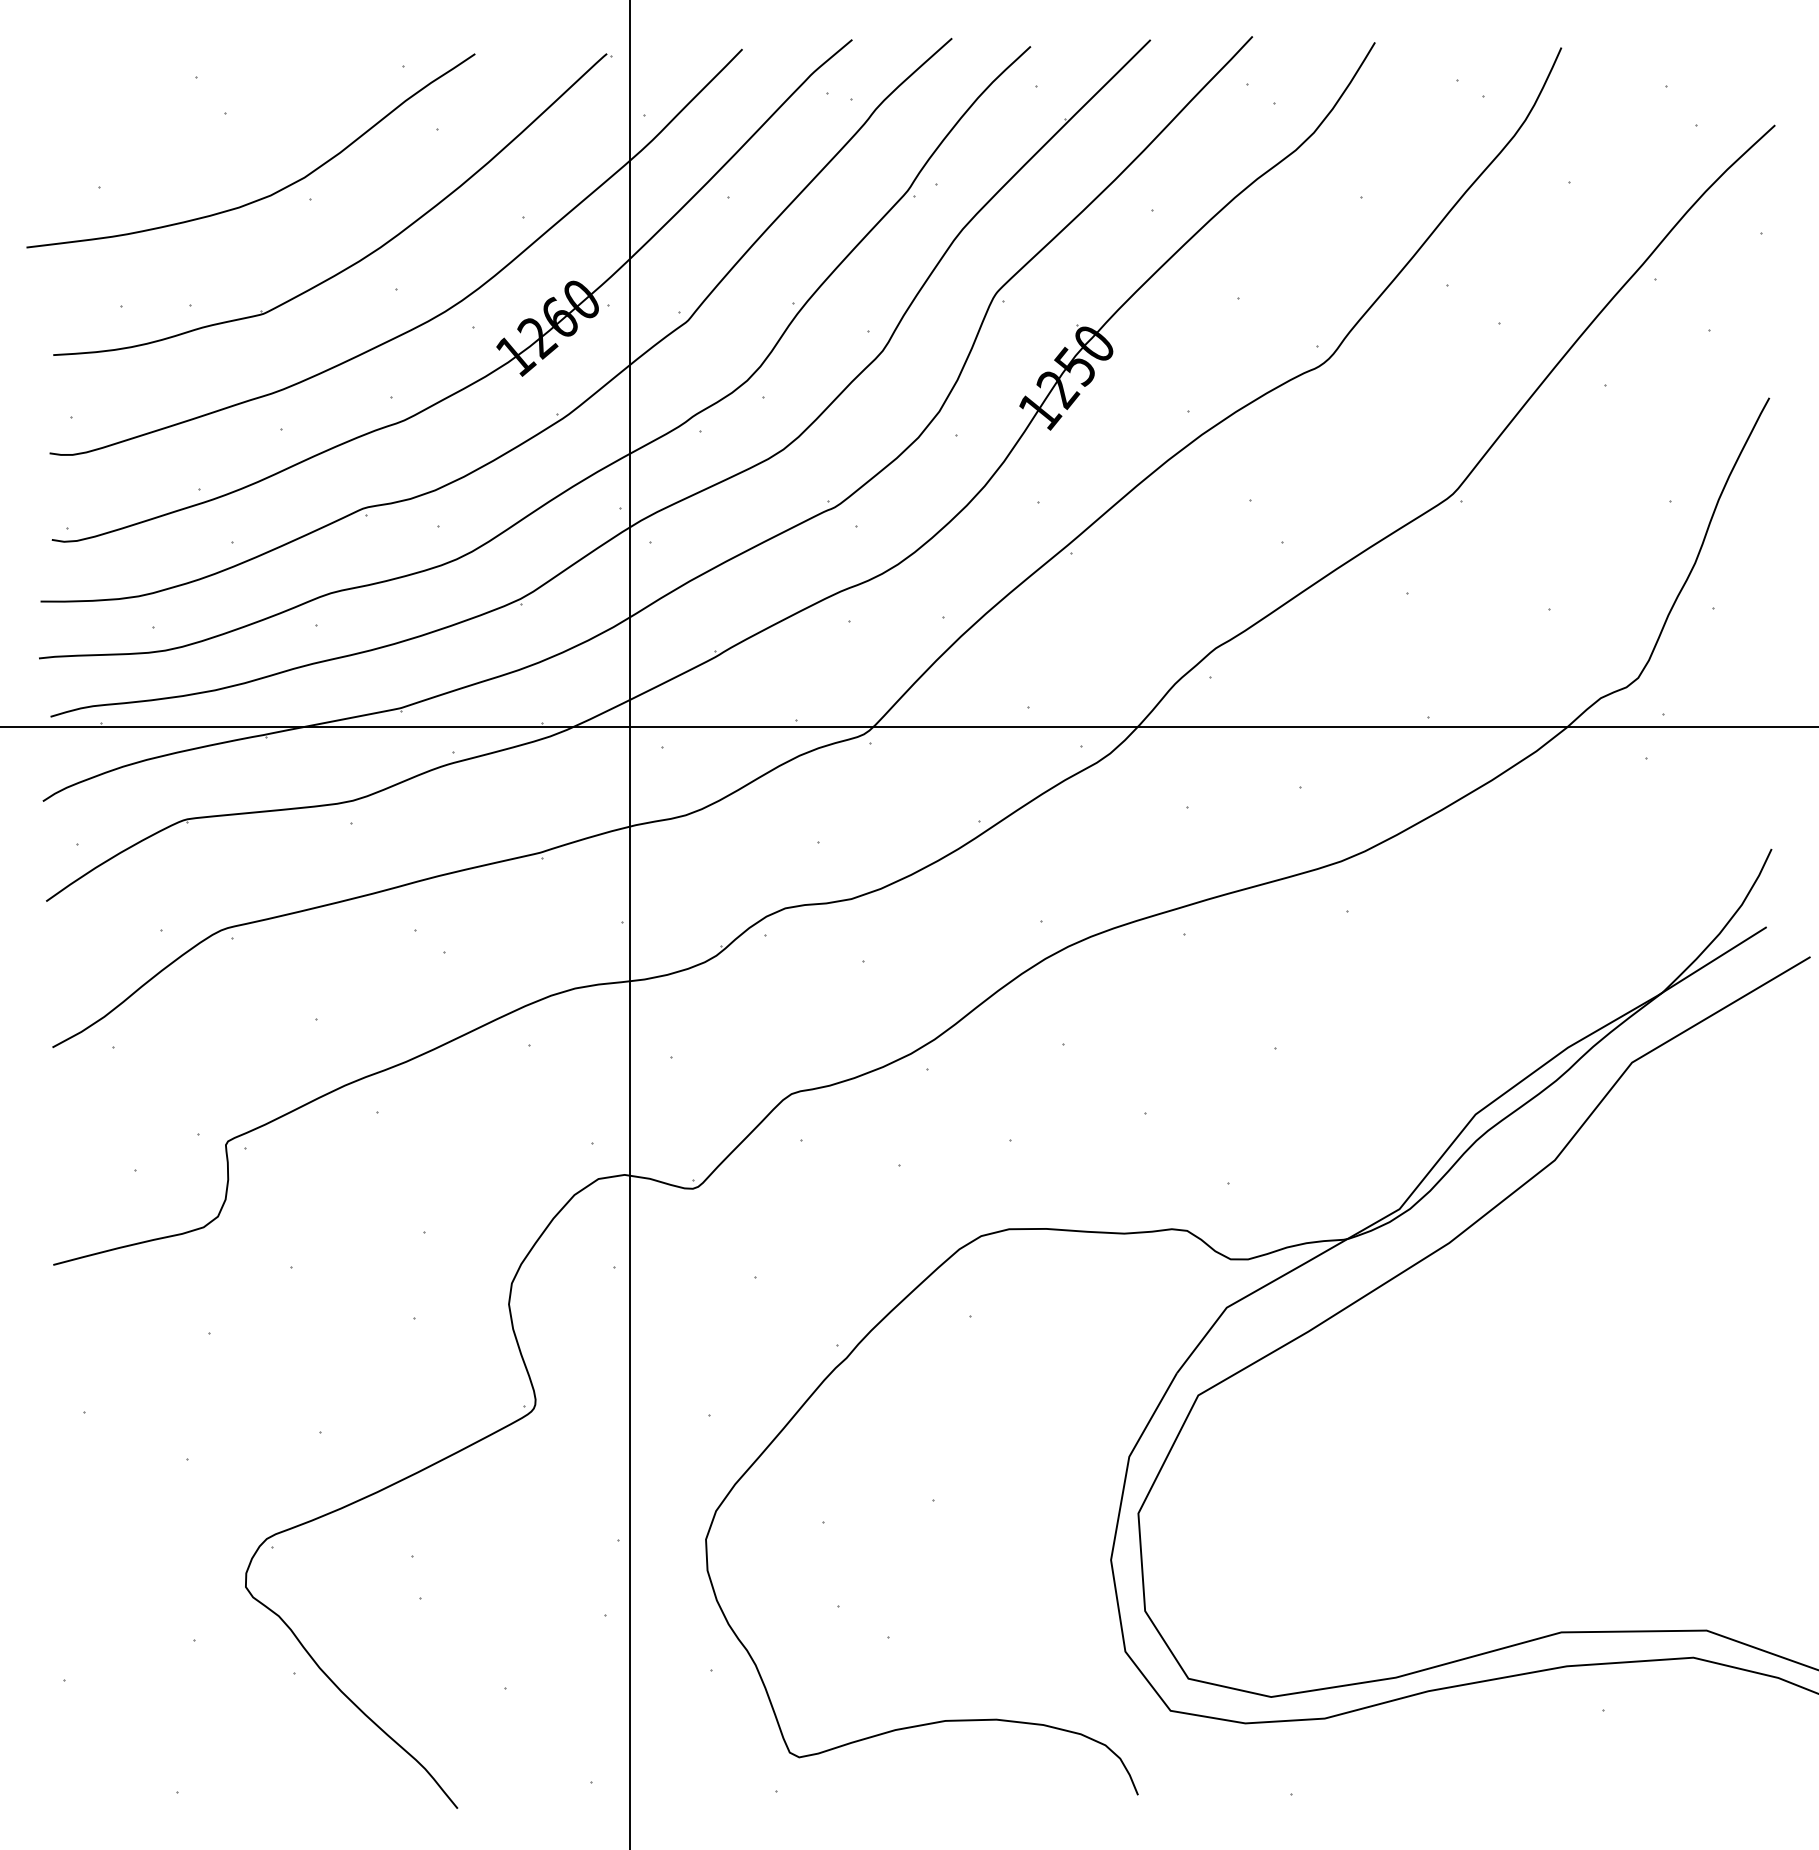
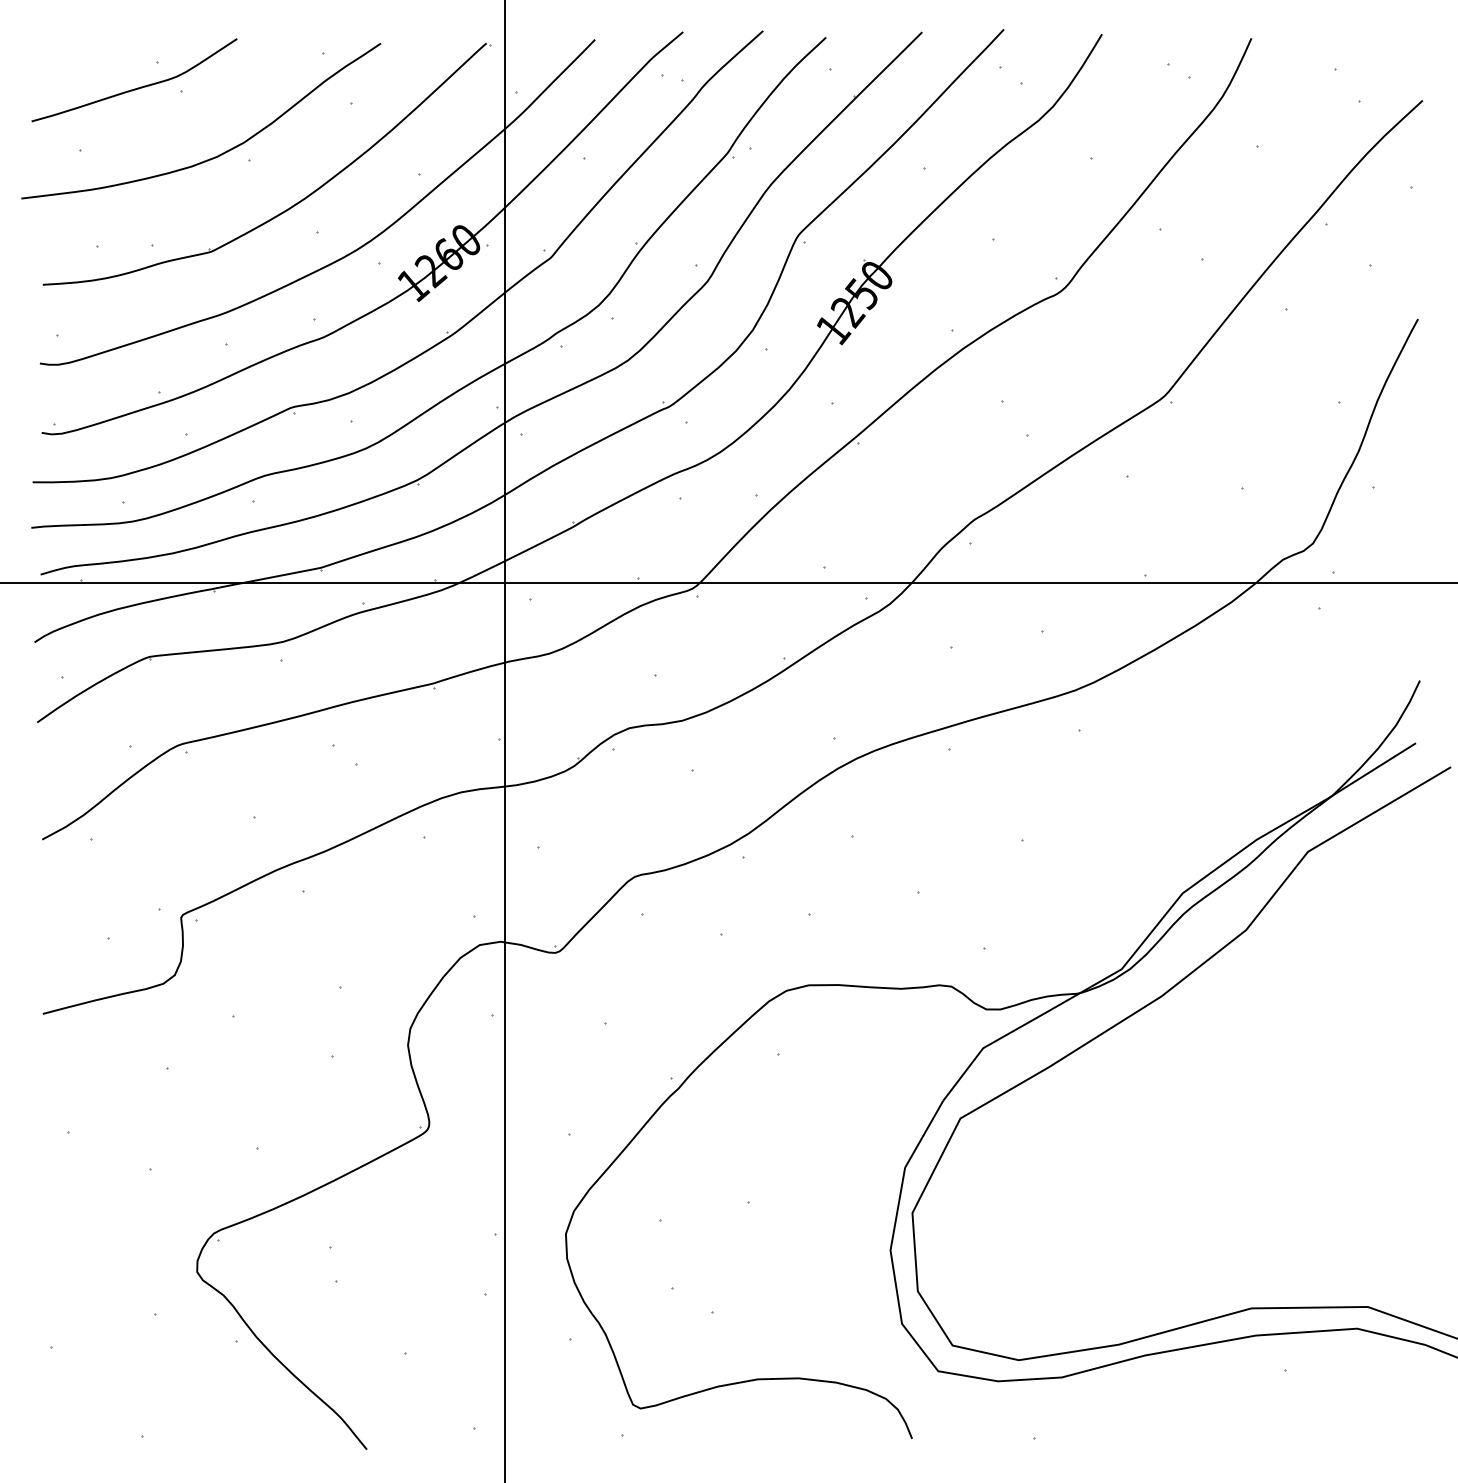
curve: (170, 109) -> (136, 87), added

